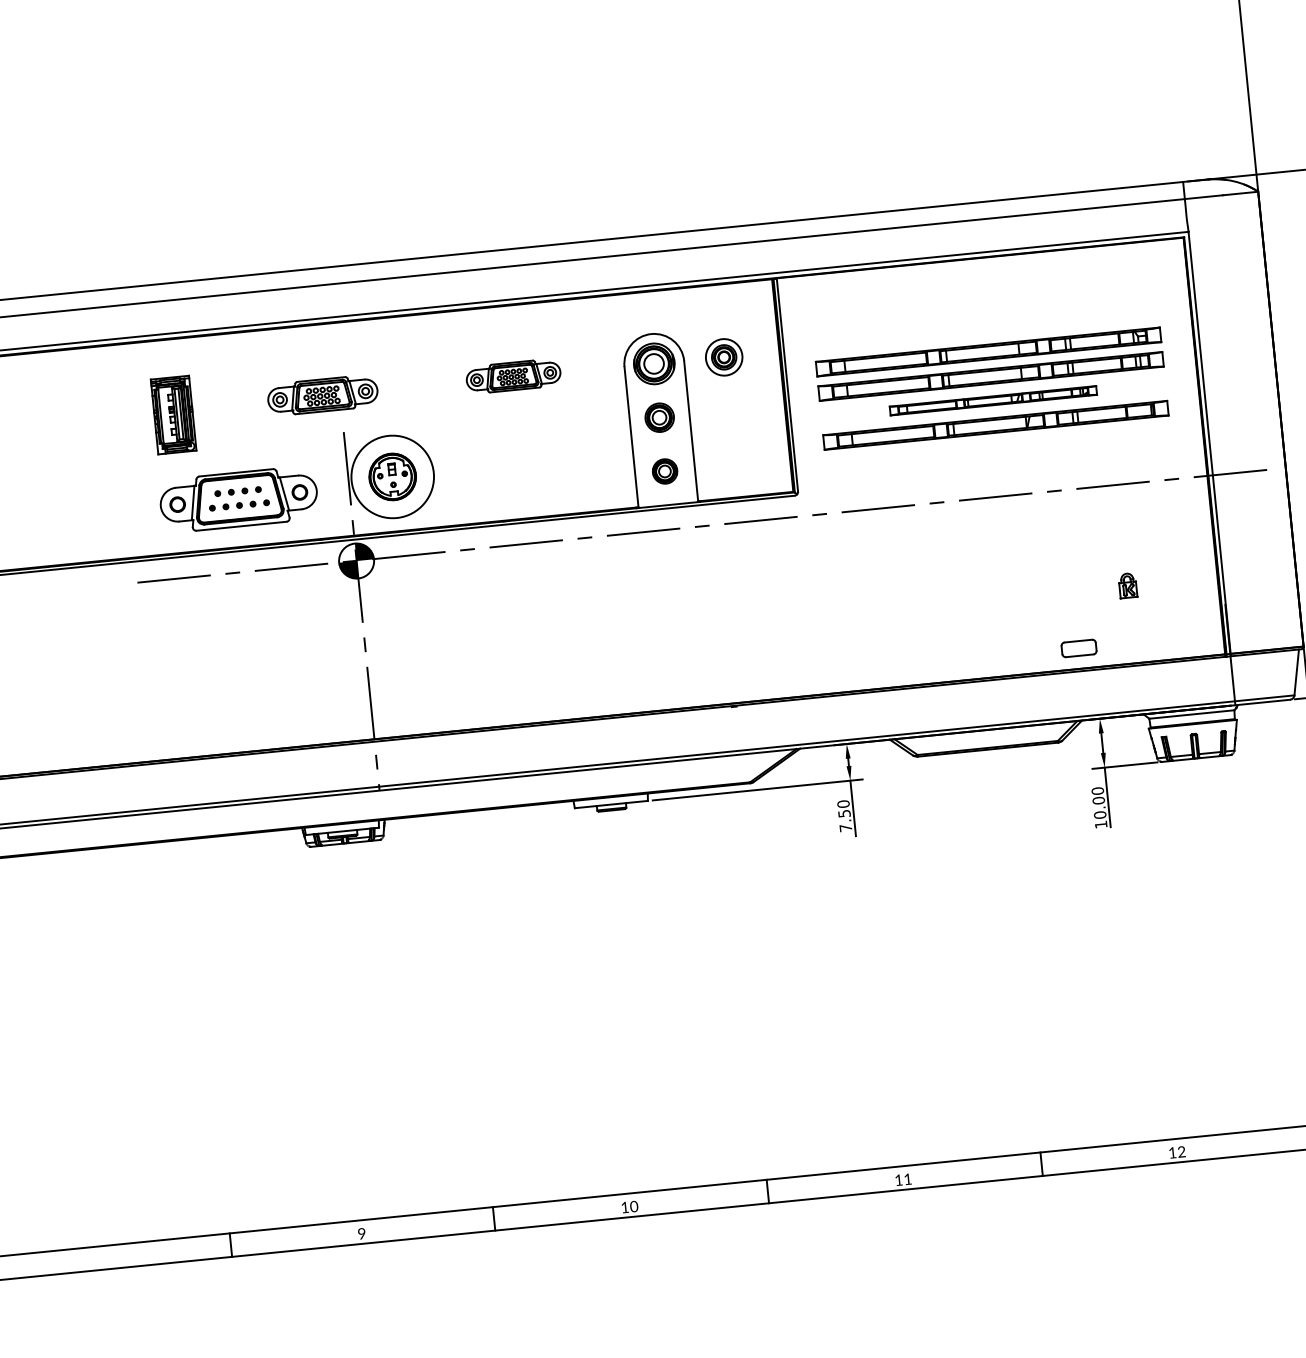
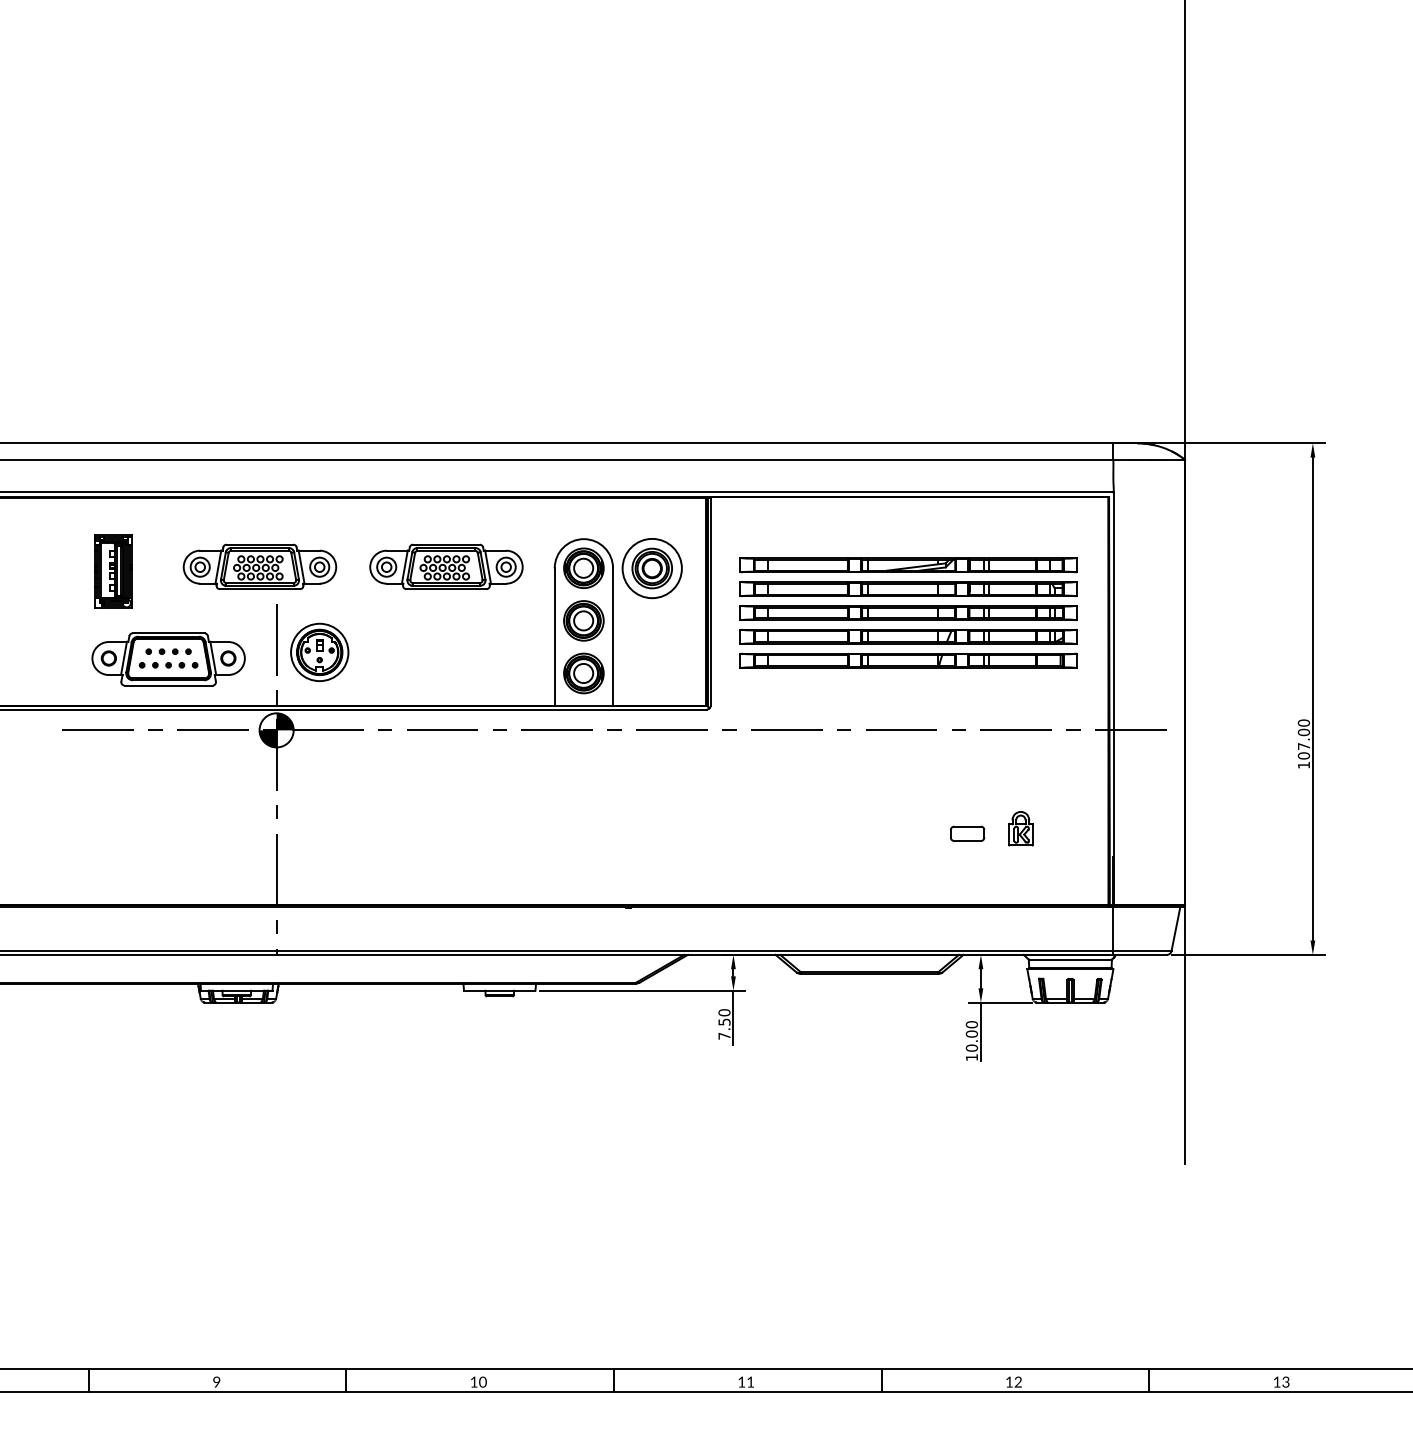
part: (986, 327) -> (908, 565), added
part: (723, 357) -> (651, 568), size x1.67
part: (513, 376) -> (446, 566), size x1.67
part: (322, 395) -> (259, 566), size x1.43
part: (993, 400) -> (908, 636), size x1.67
part: (659, 417) -> (583, 620), size x1.43
part: (664, 471) -> (583, 673), size x1.67
circle: (392, 477) -> (319, 652), size x0.71
part: (1127, 585) -> (1020, 828), size x1.43
part: (1078, 648) -> (967, 833), moved

